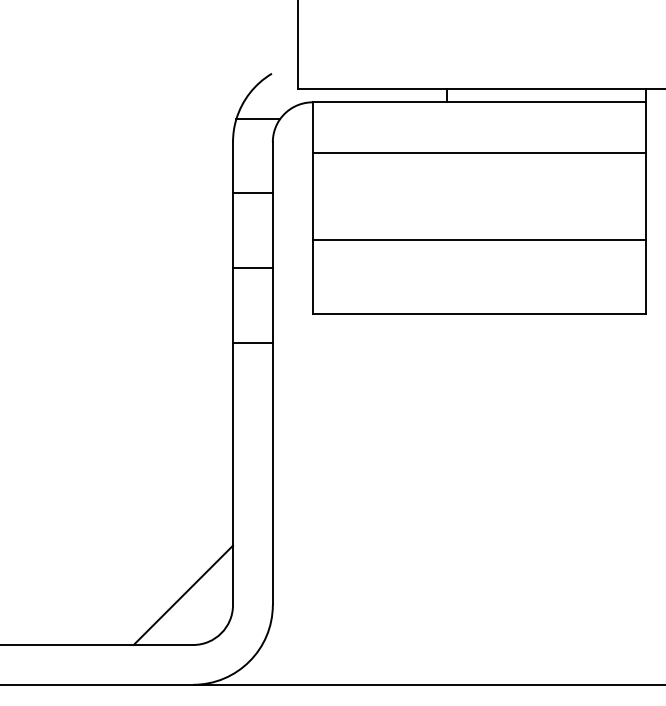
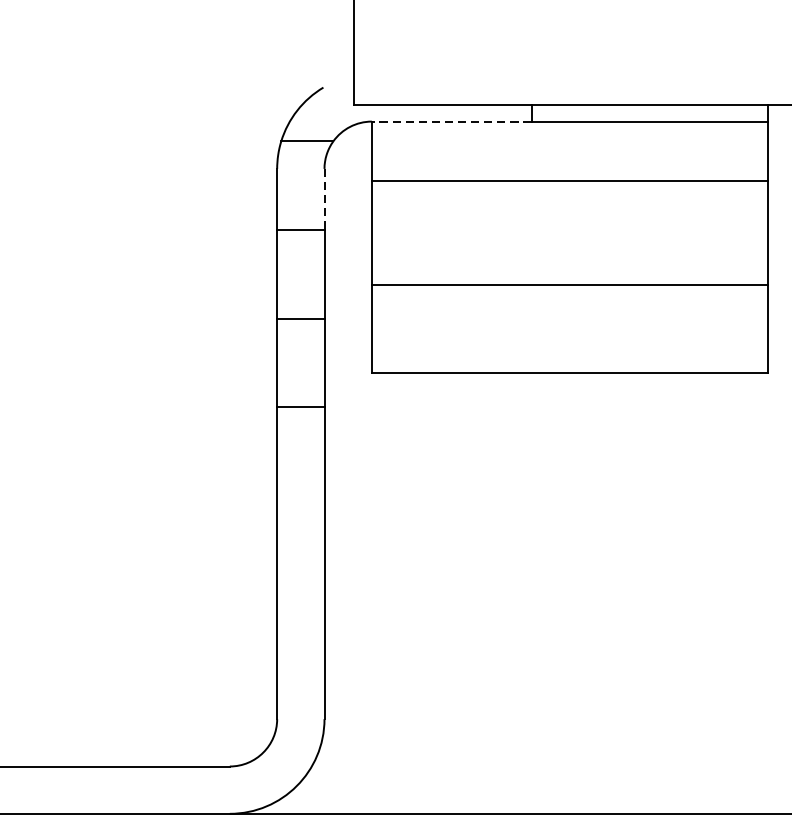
line: (379, 102) -> (451, 121), solid -> dashed
line: (272, 167) -> (324, 199), solid -> dashed
line: (183, 594) -> (218, 706), removed

